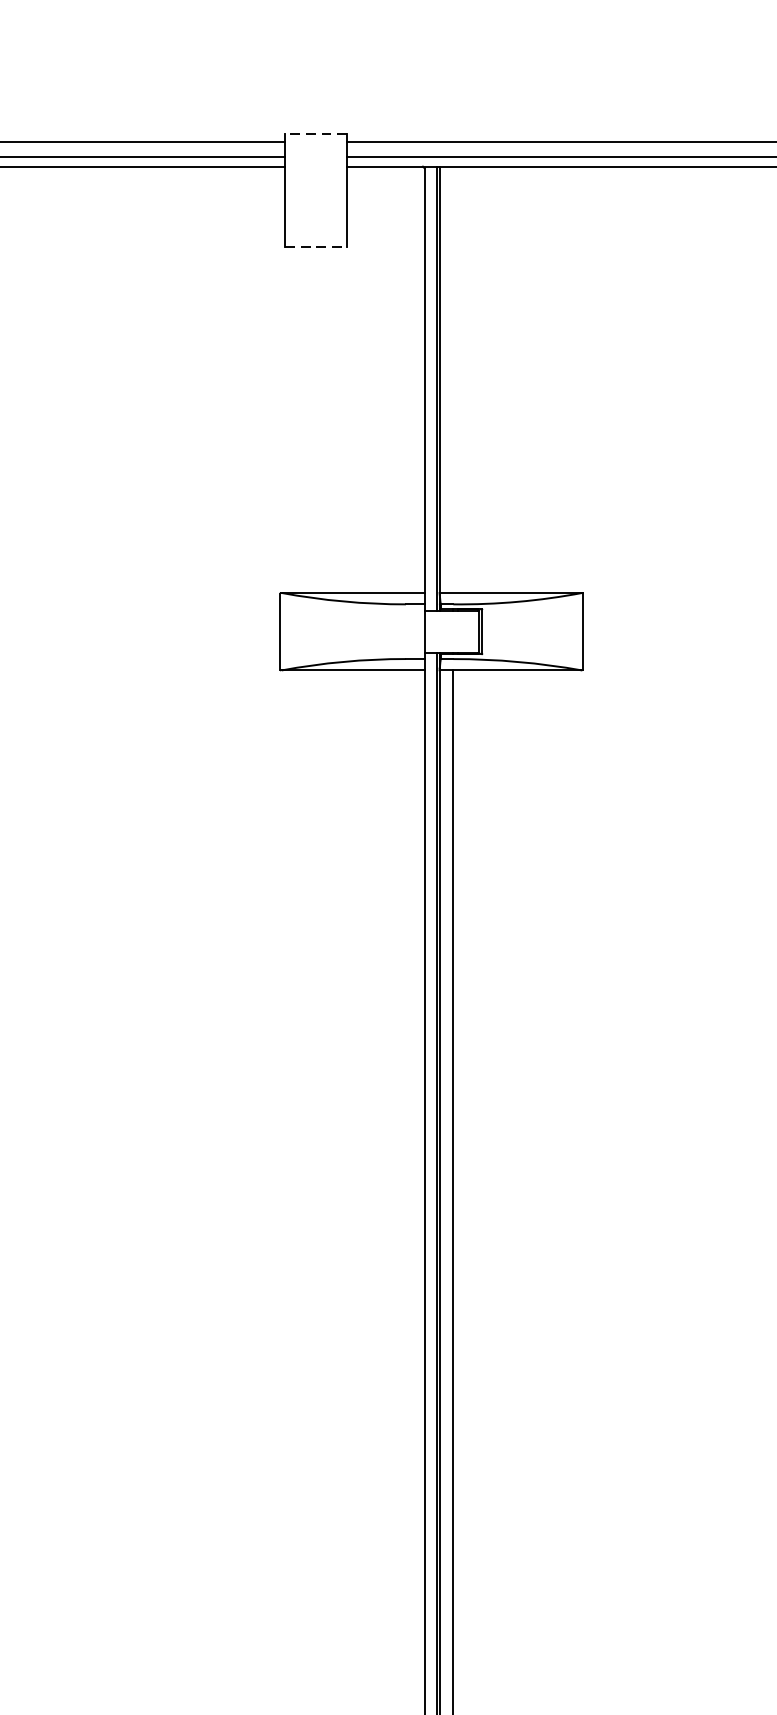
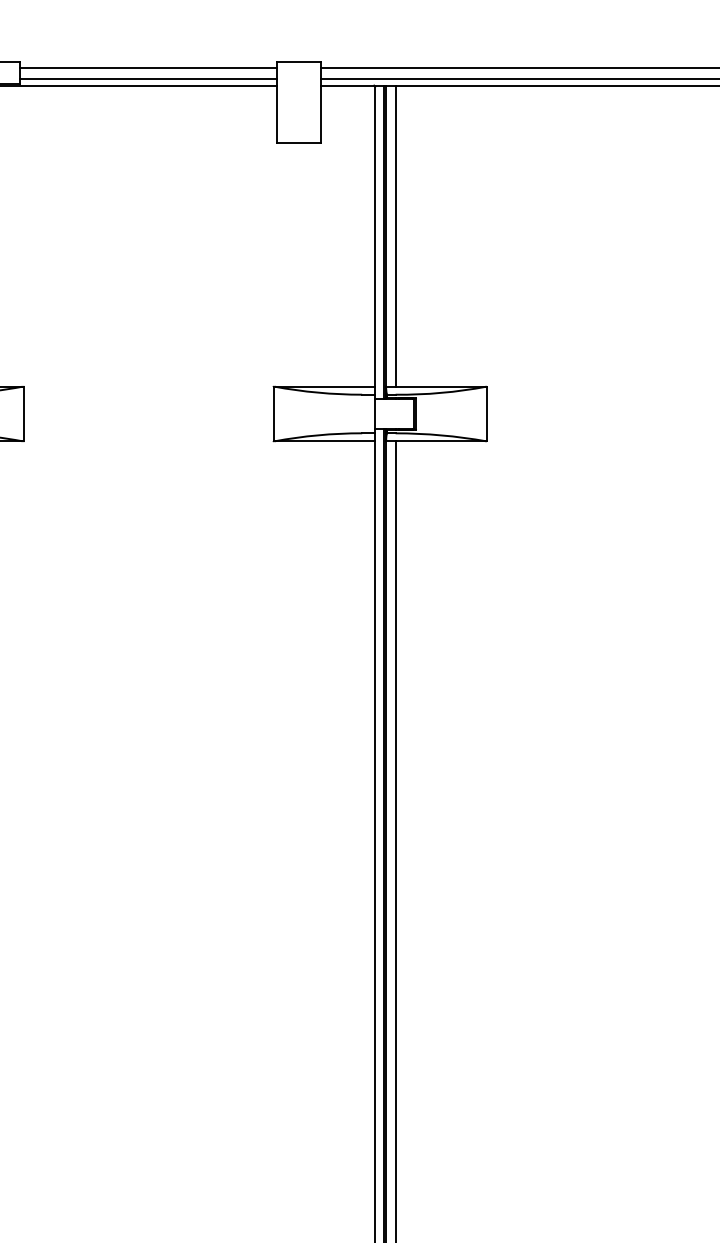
line: (315, 133) -> (298, 62), dashed -> solid
line: (315, 247) -> (298, 142), dashed -> solid
line: (453, 378) -> (395, 235), added

